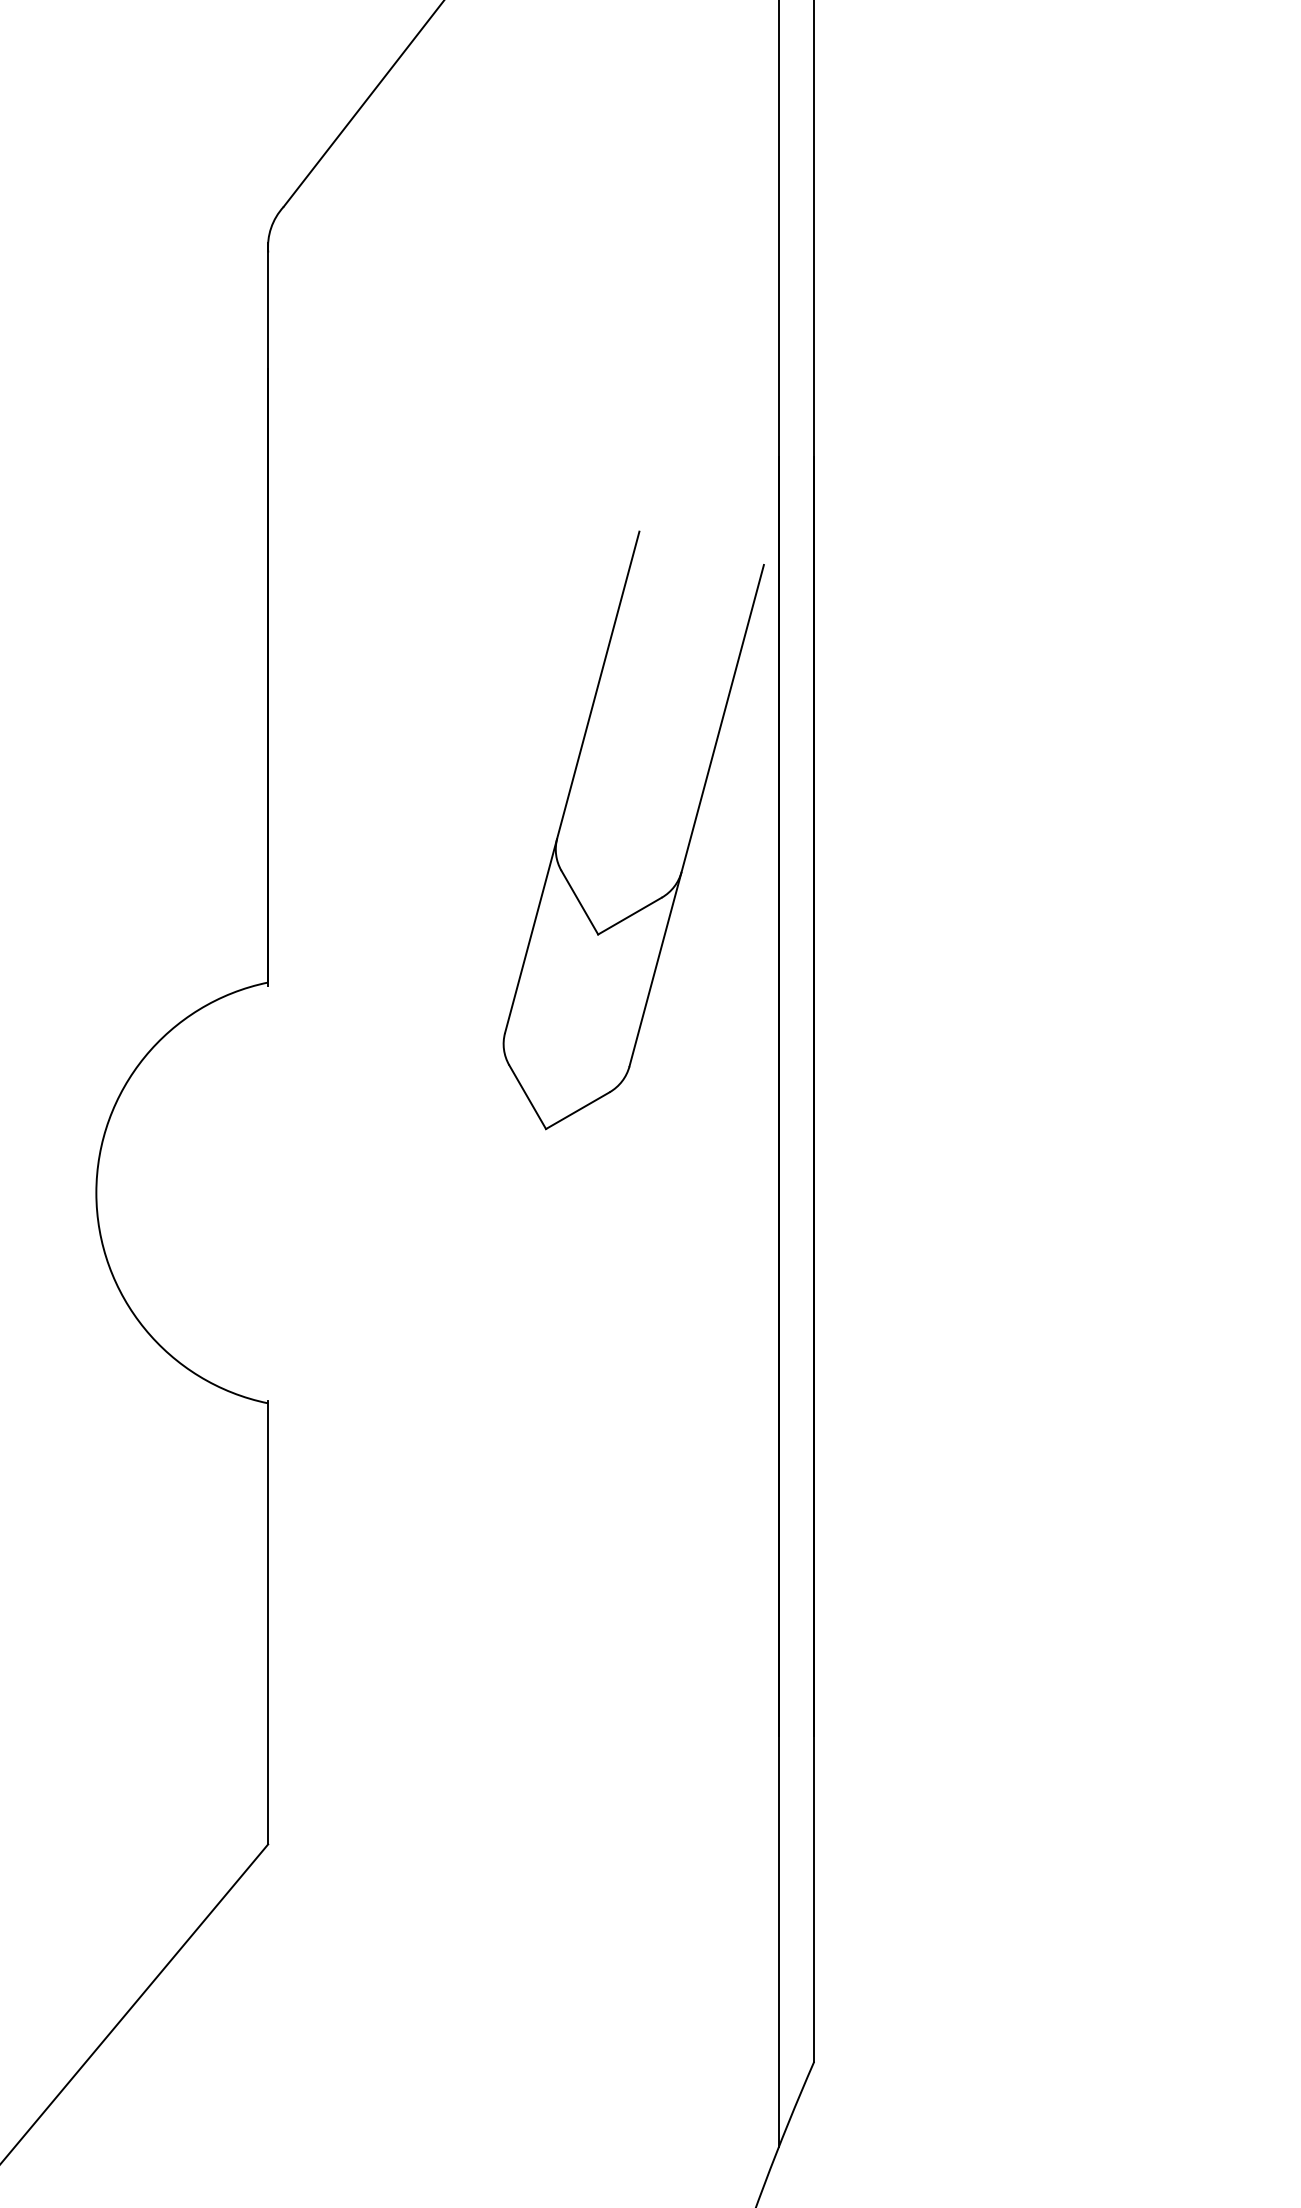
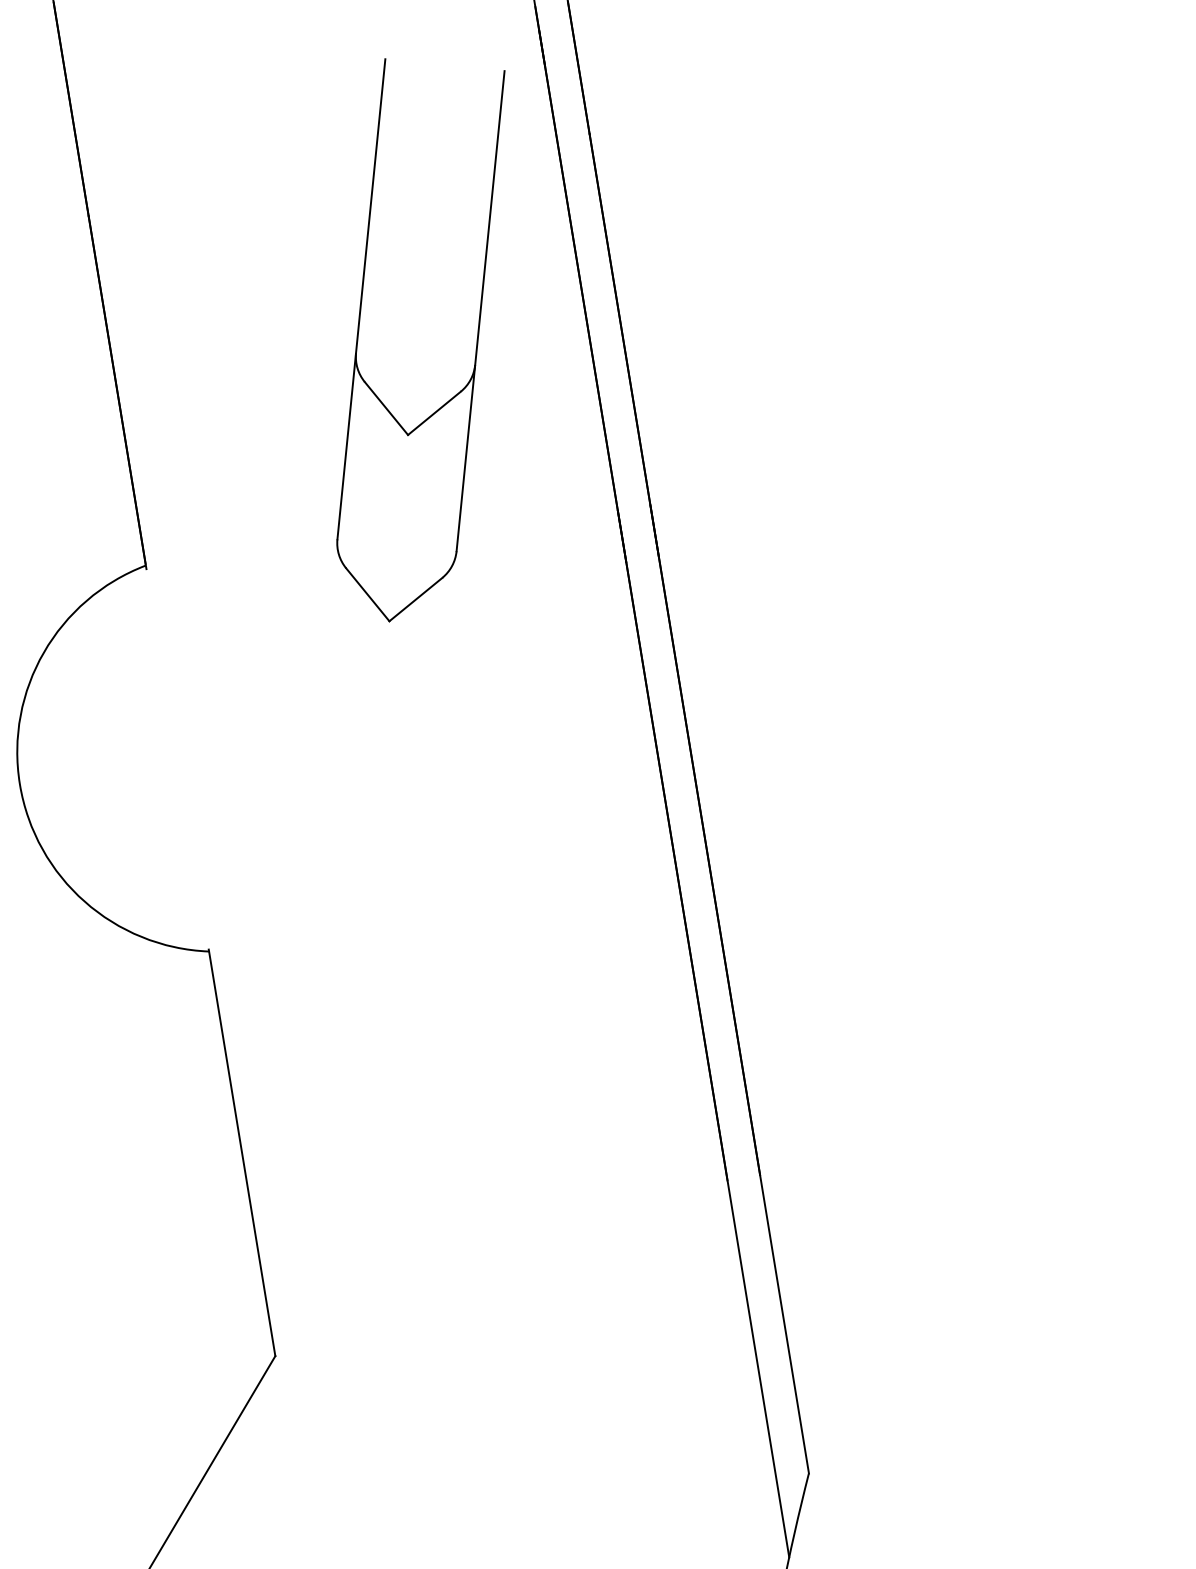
part: (687, 845) -> (476, 339), moved

